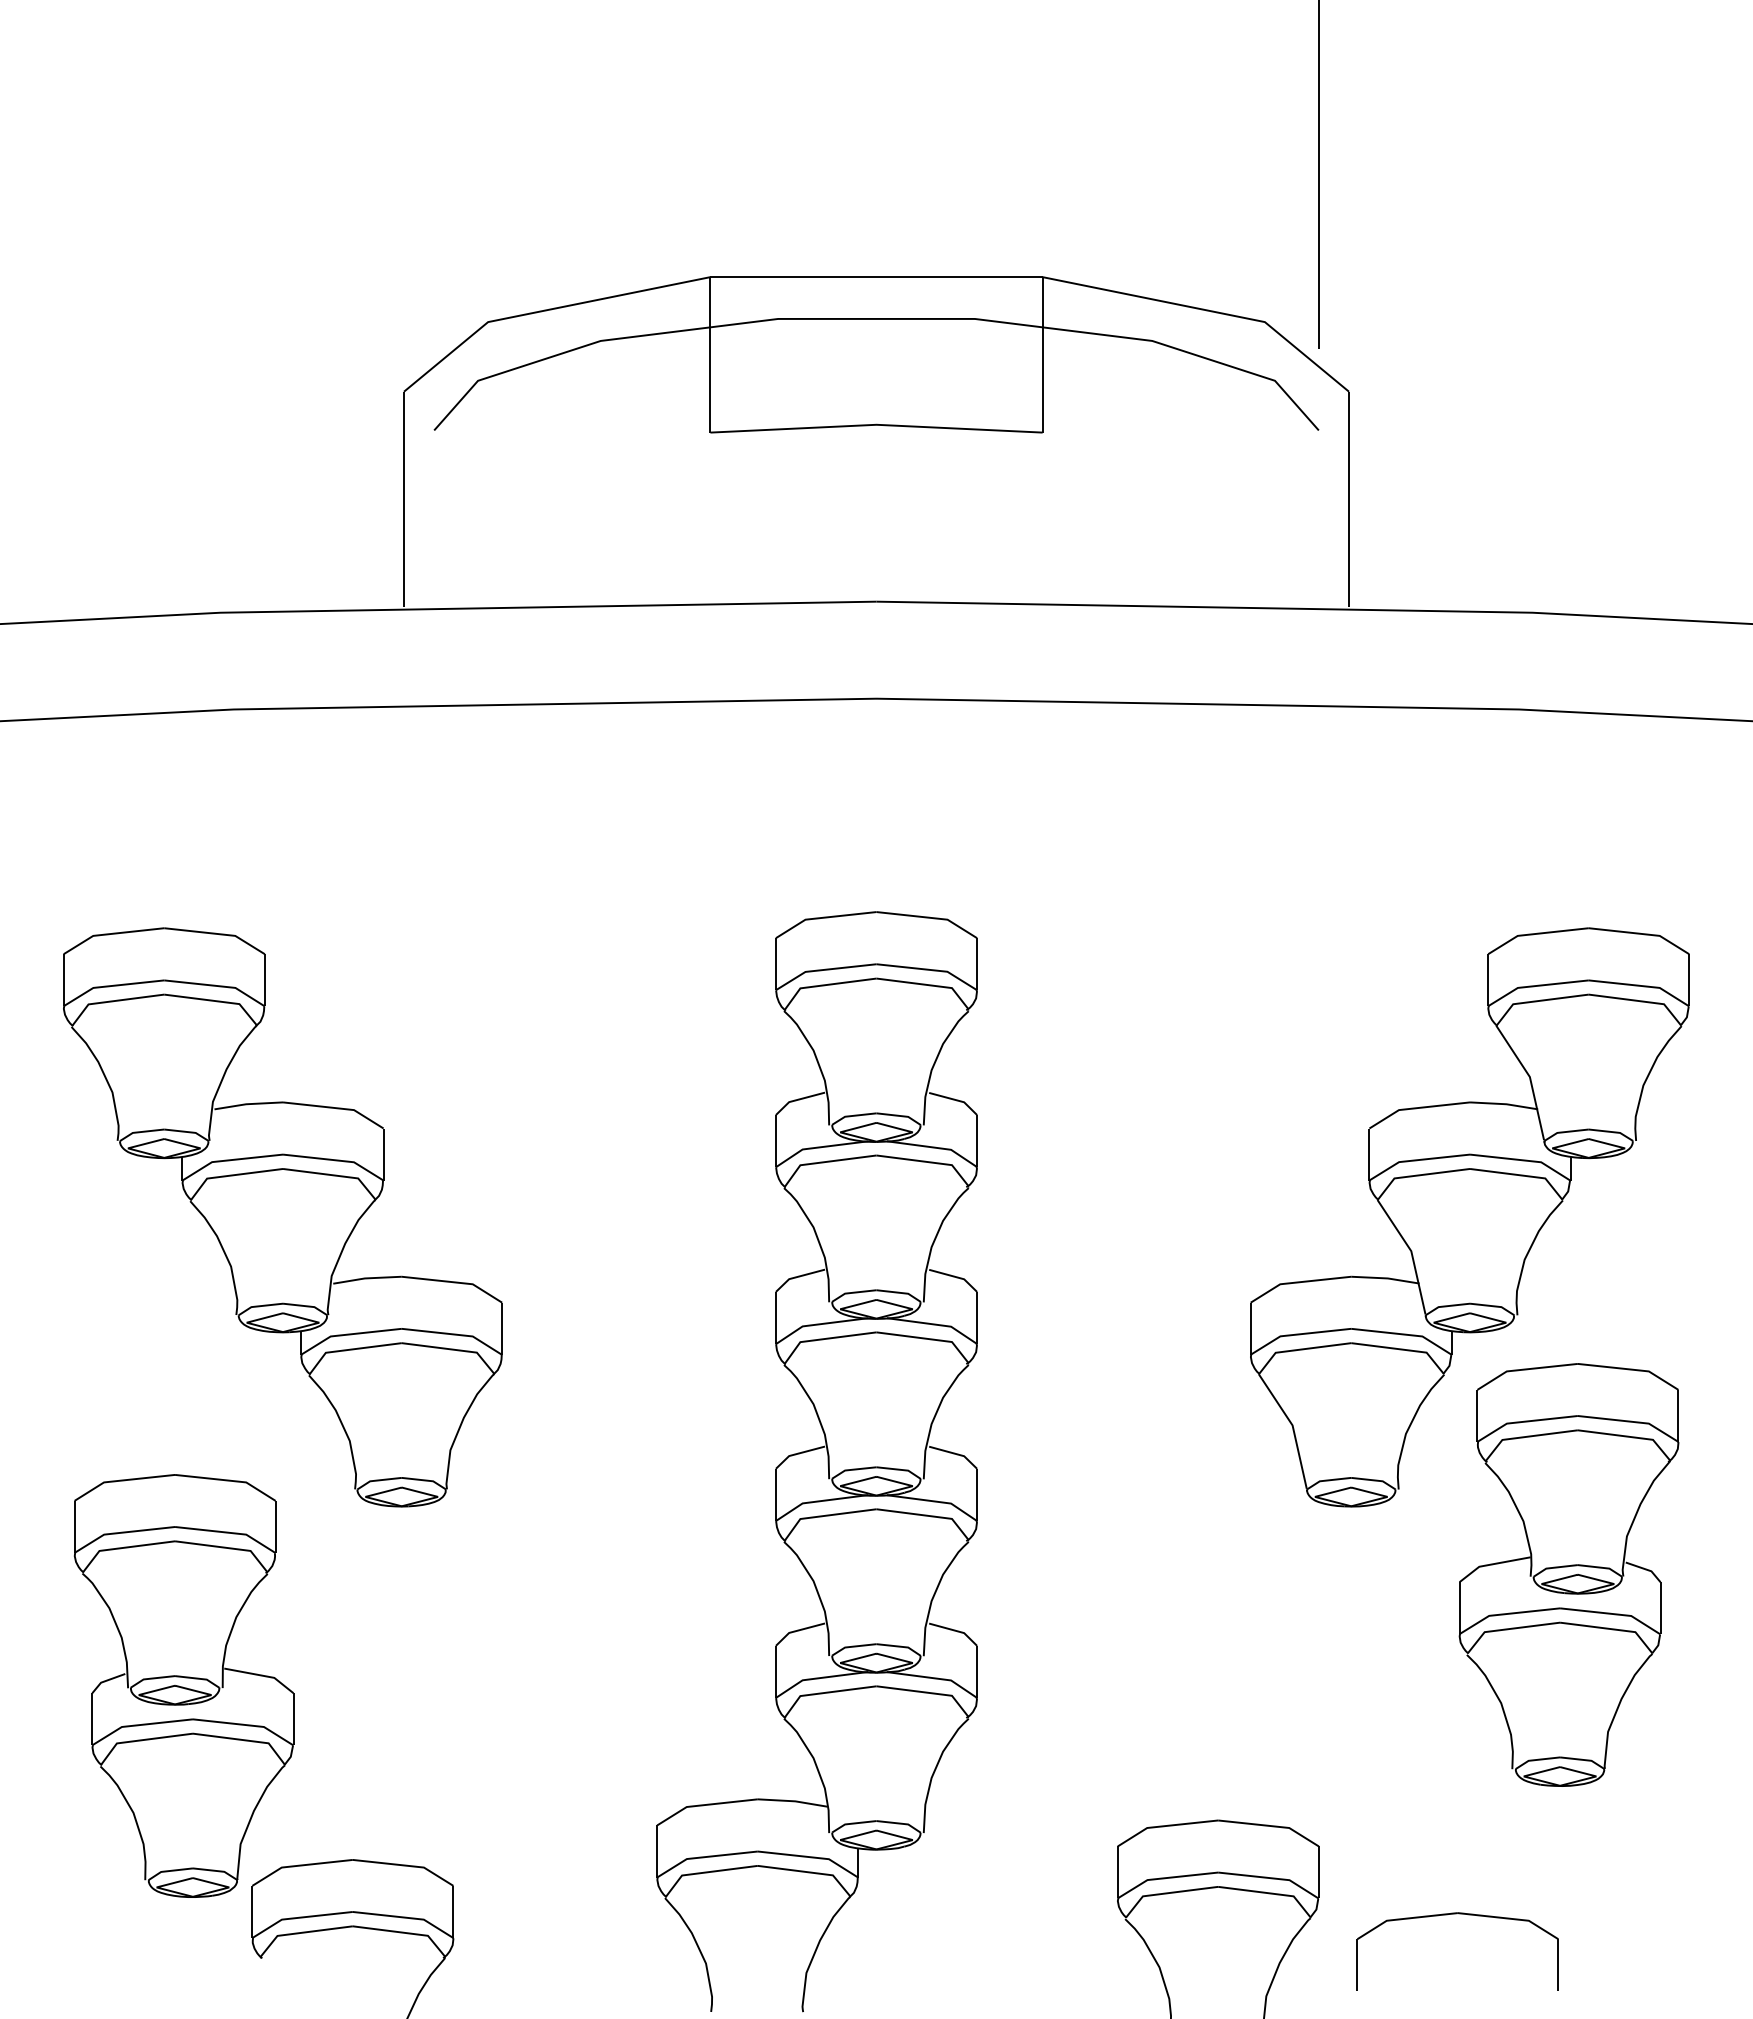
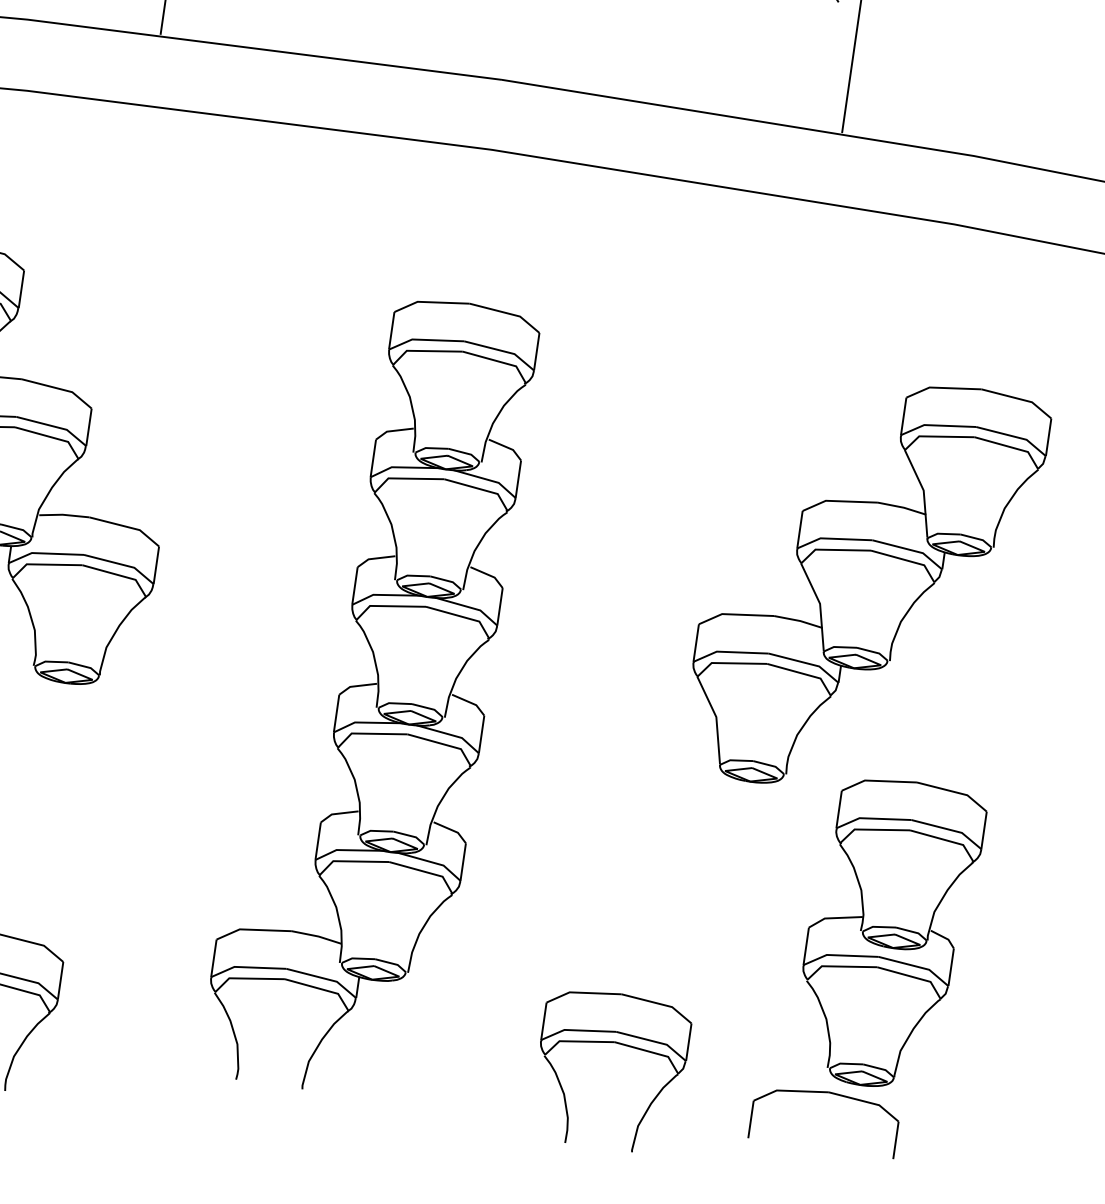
part: (1568, 1574) -> (888, 933), moved
part: (1456, 1914) -> (827, 1093), moved

